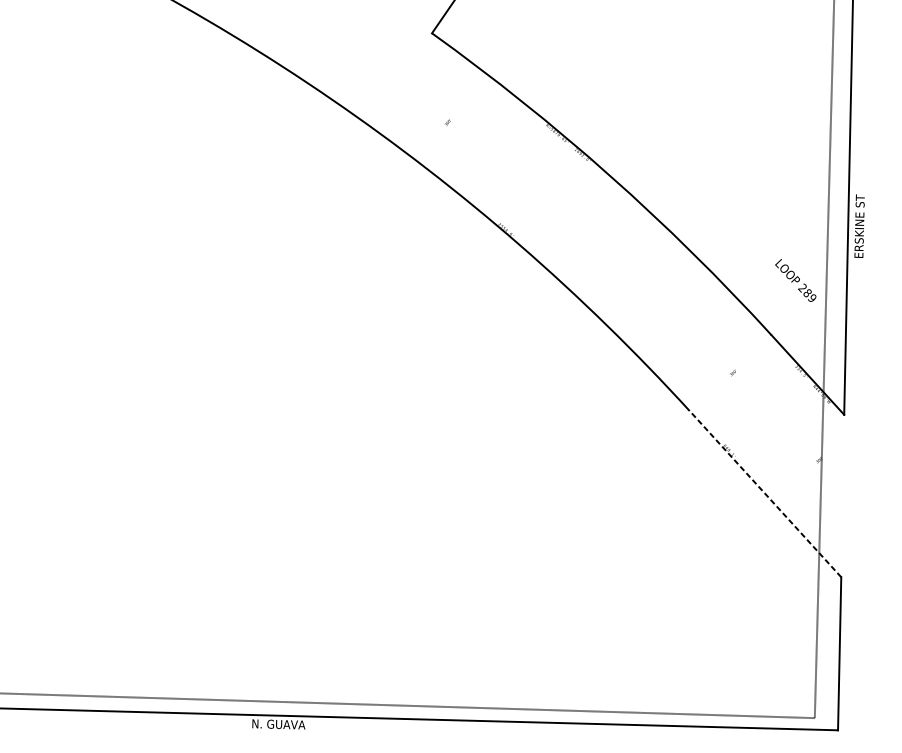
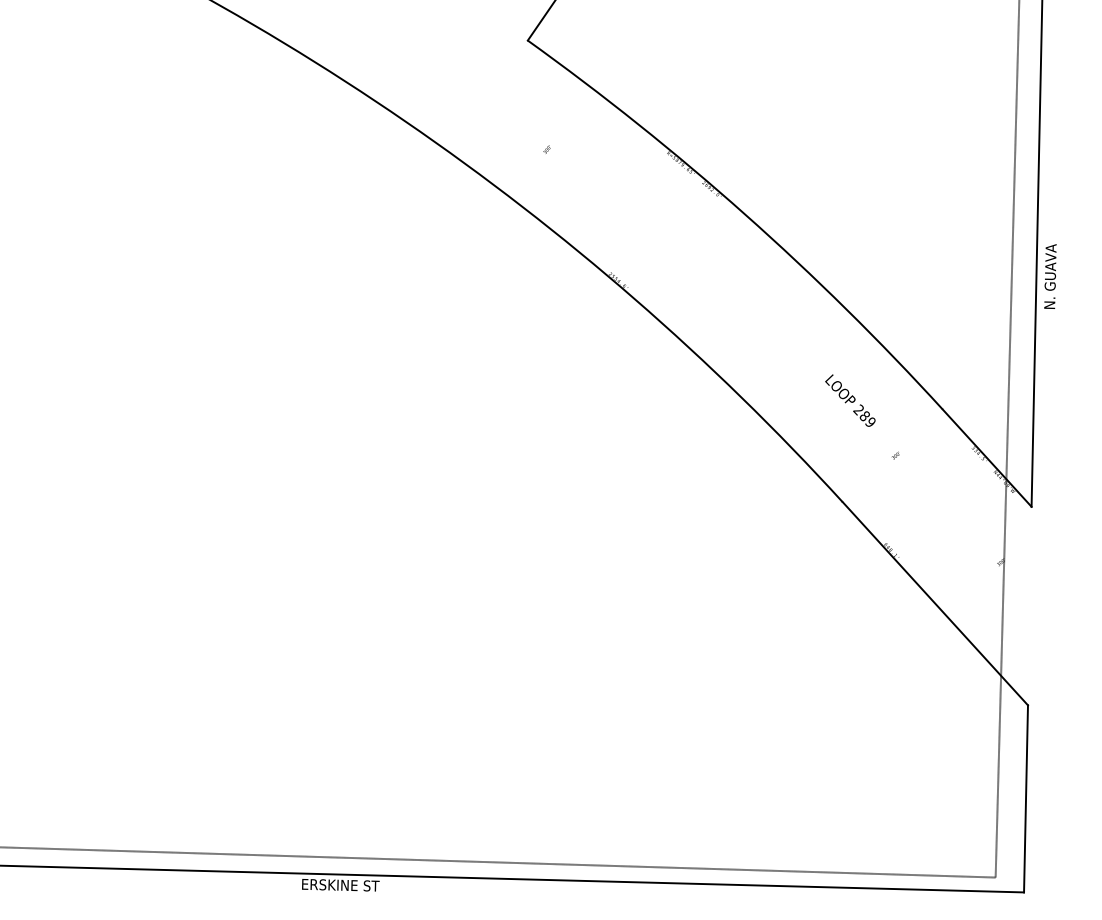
text: (859, 226) -> (1050, 276), ERSKINE ST -> N. GUAVA
text: (795, 280) -> (850, 400), moved
line: (765, 493) -> (935, 603), dashed -> solid
text: (278, 724) -> (340, 885), N. GUAVA -> ERSKINE ST

